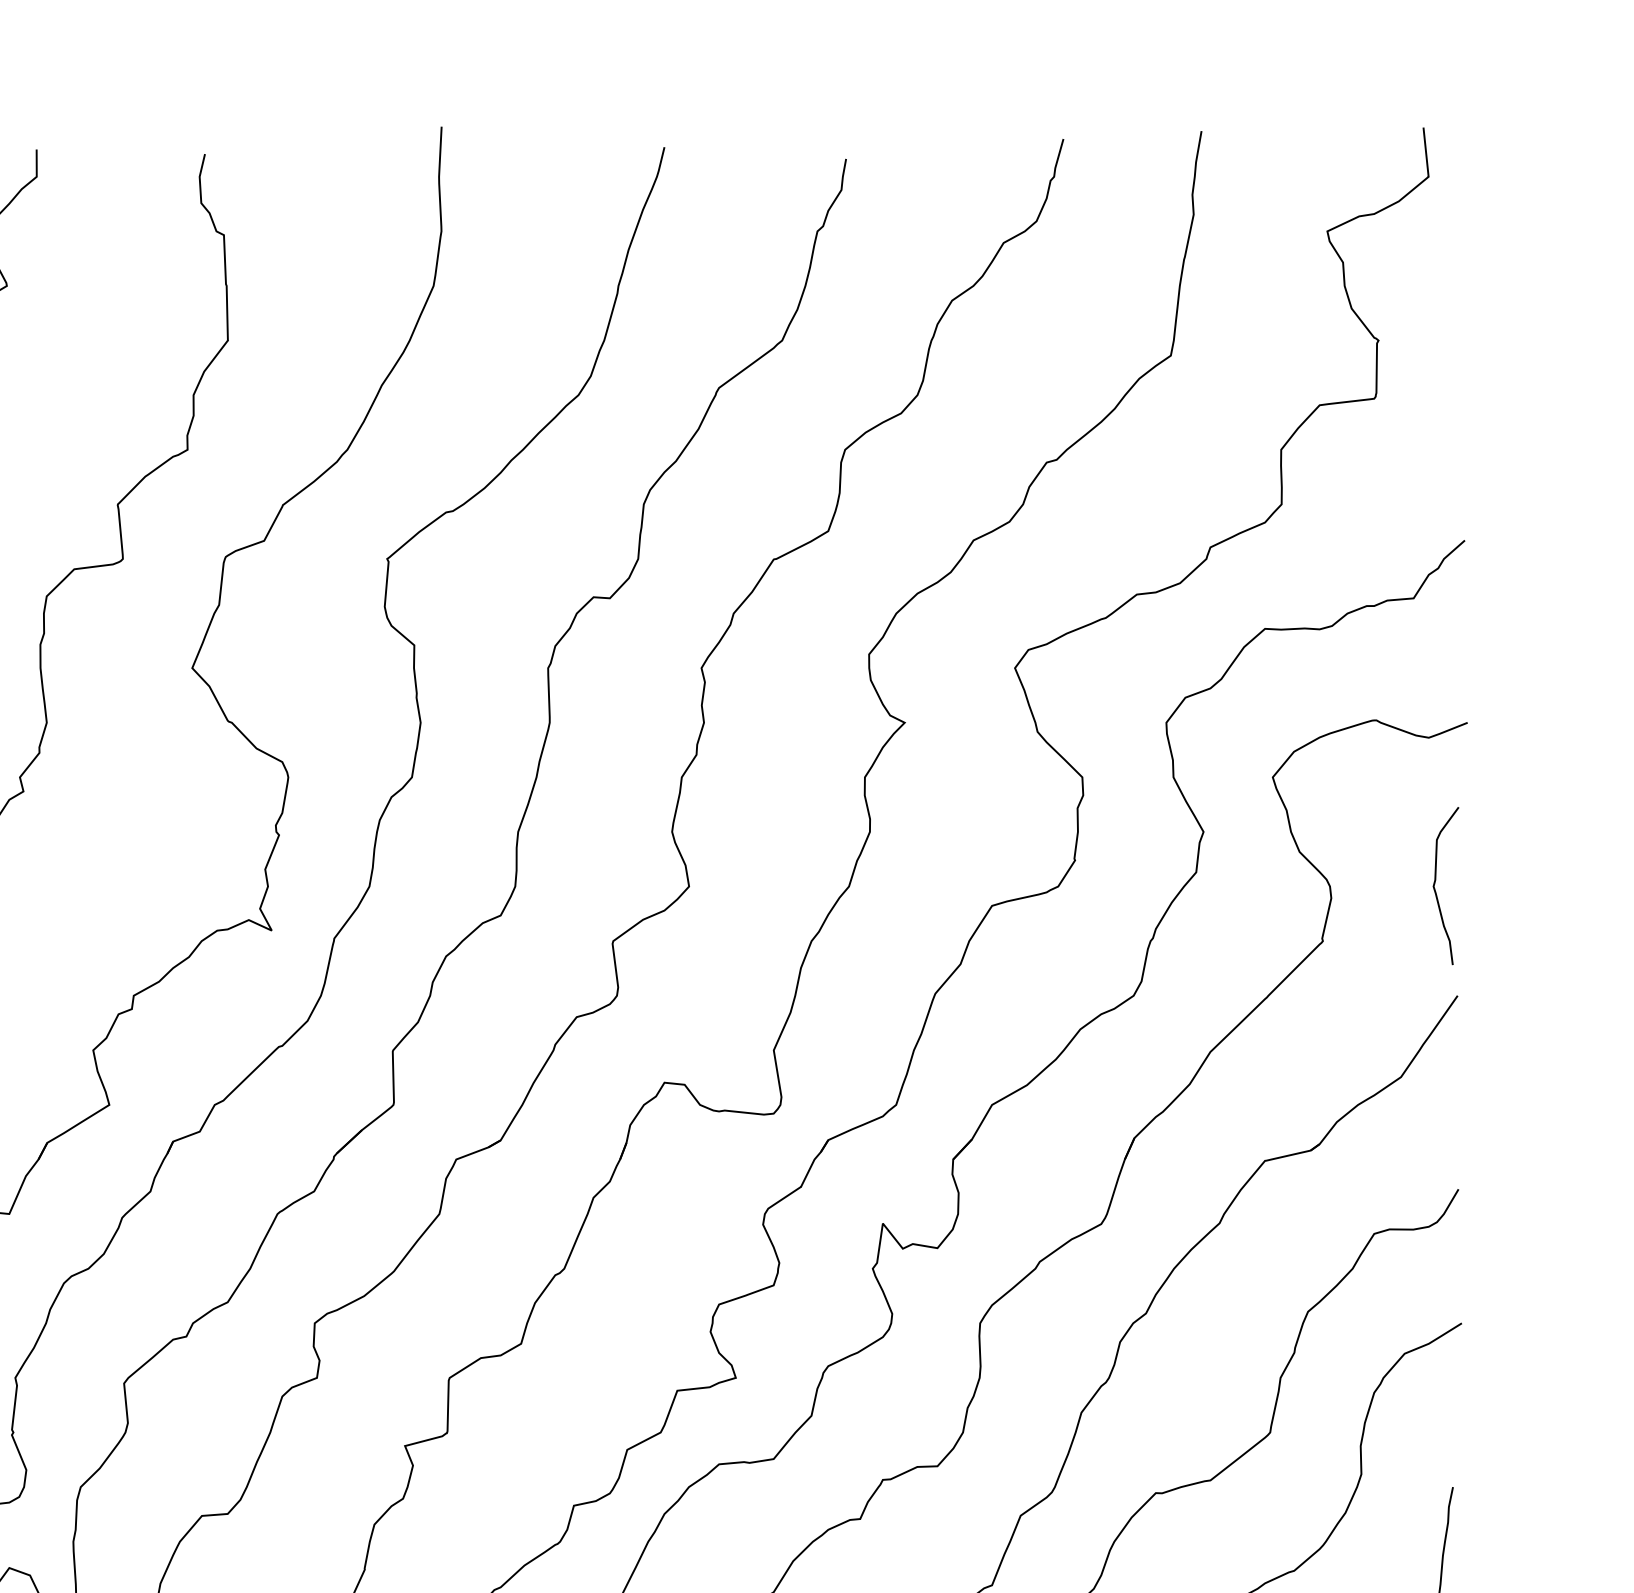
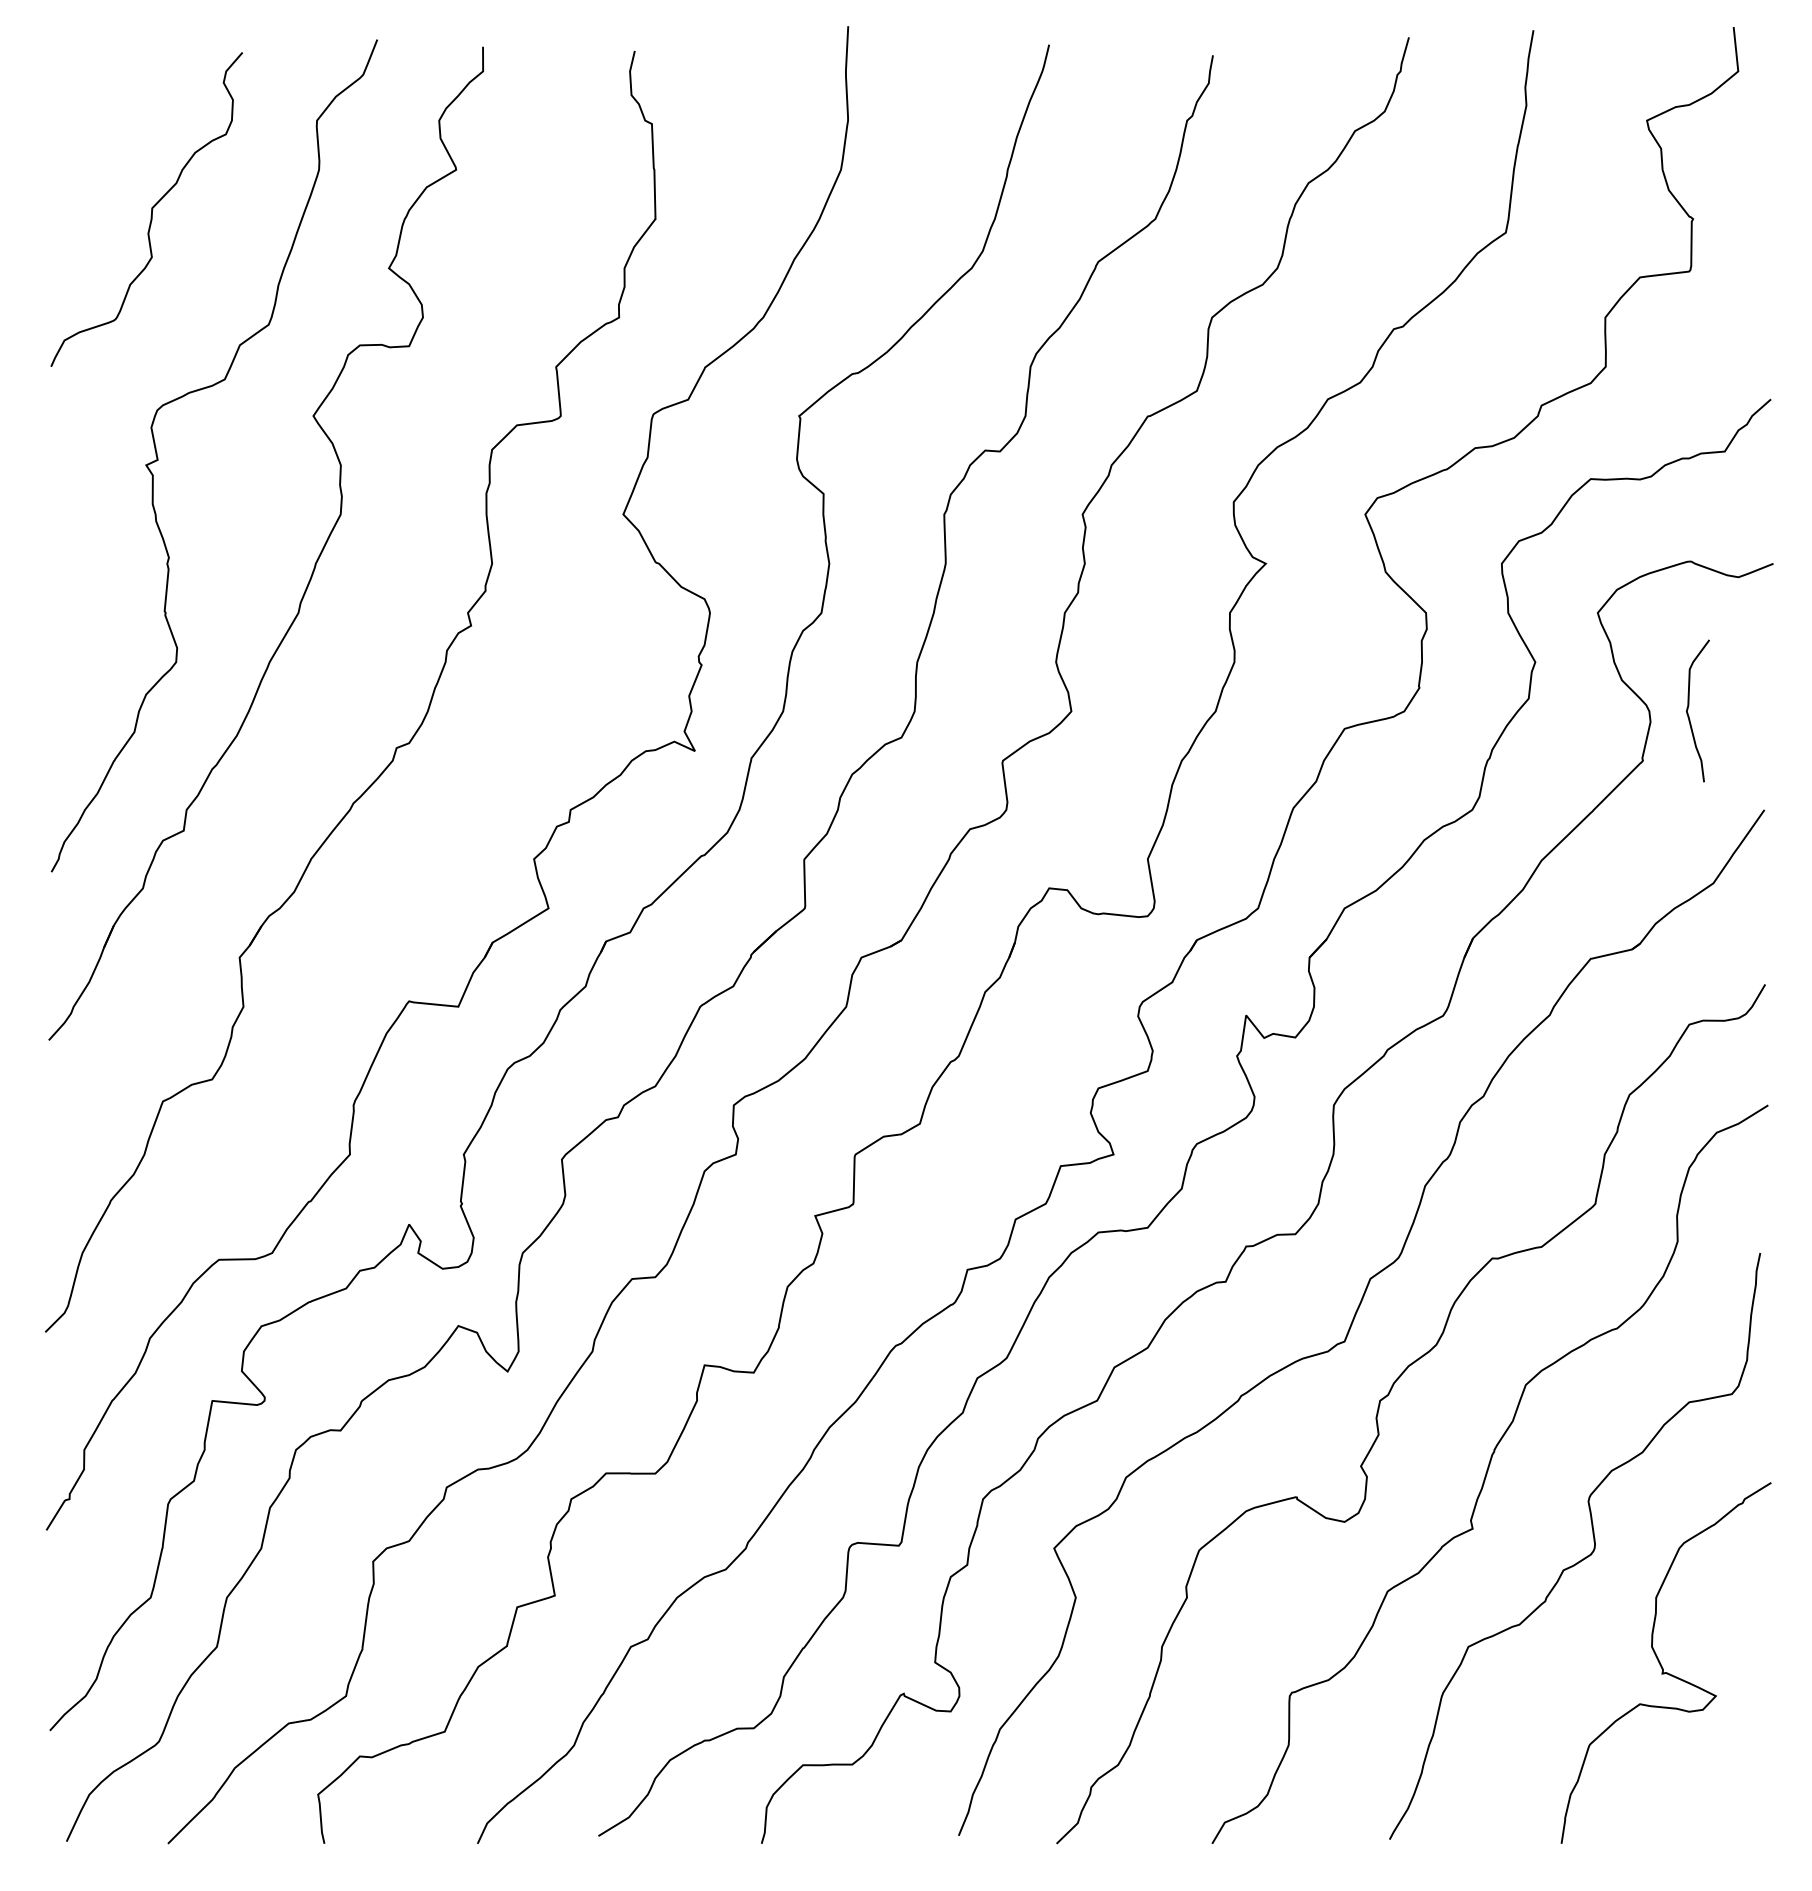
curve: (1435, 884) -> (1688, 709), moved

